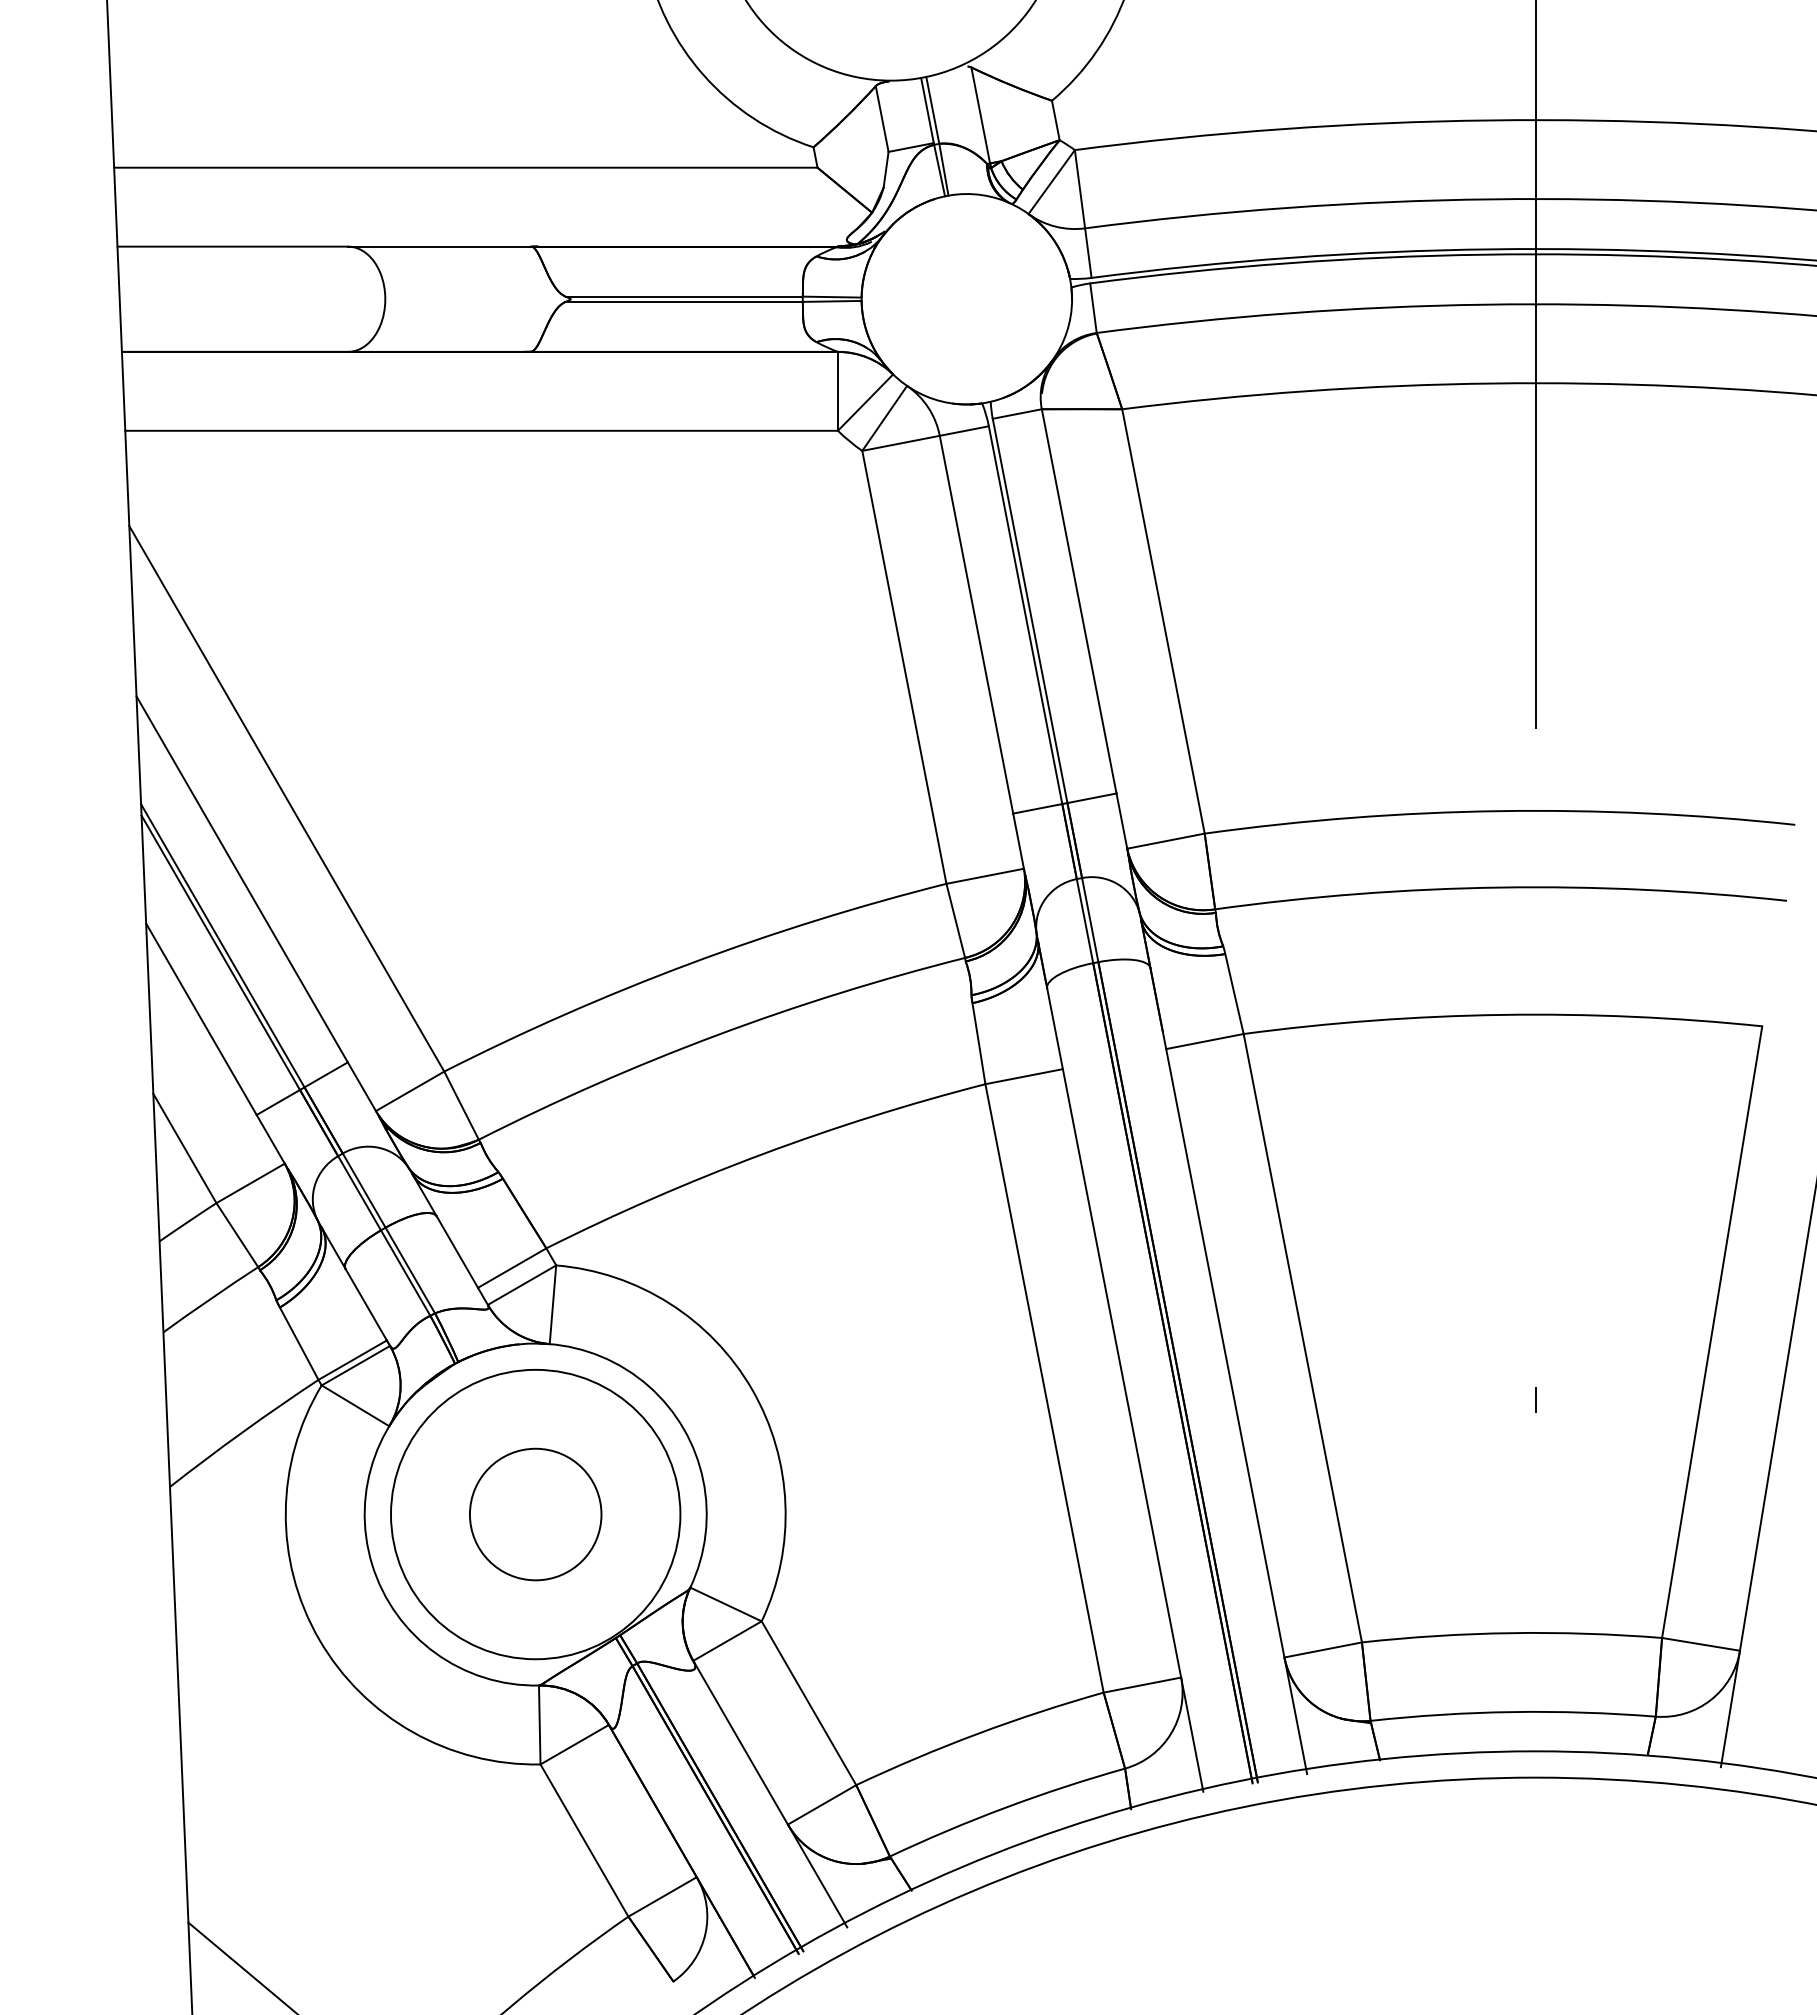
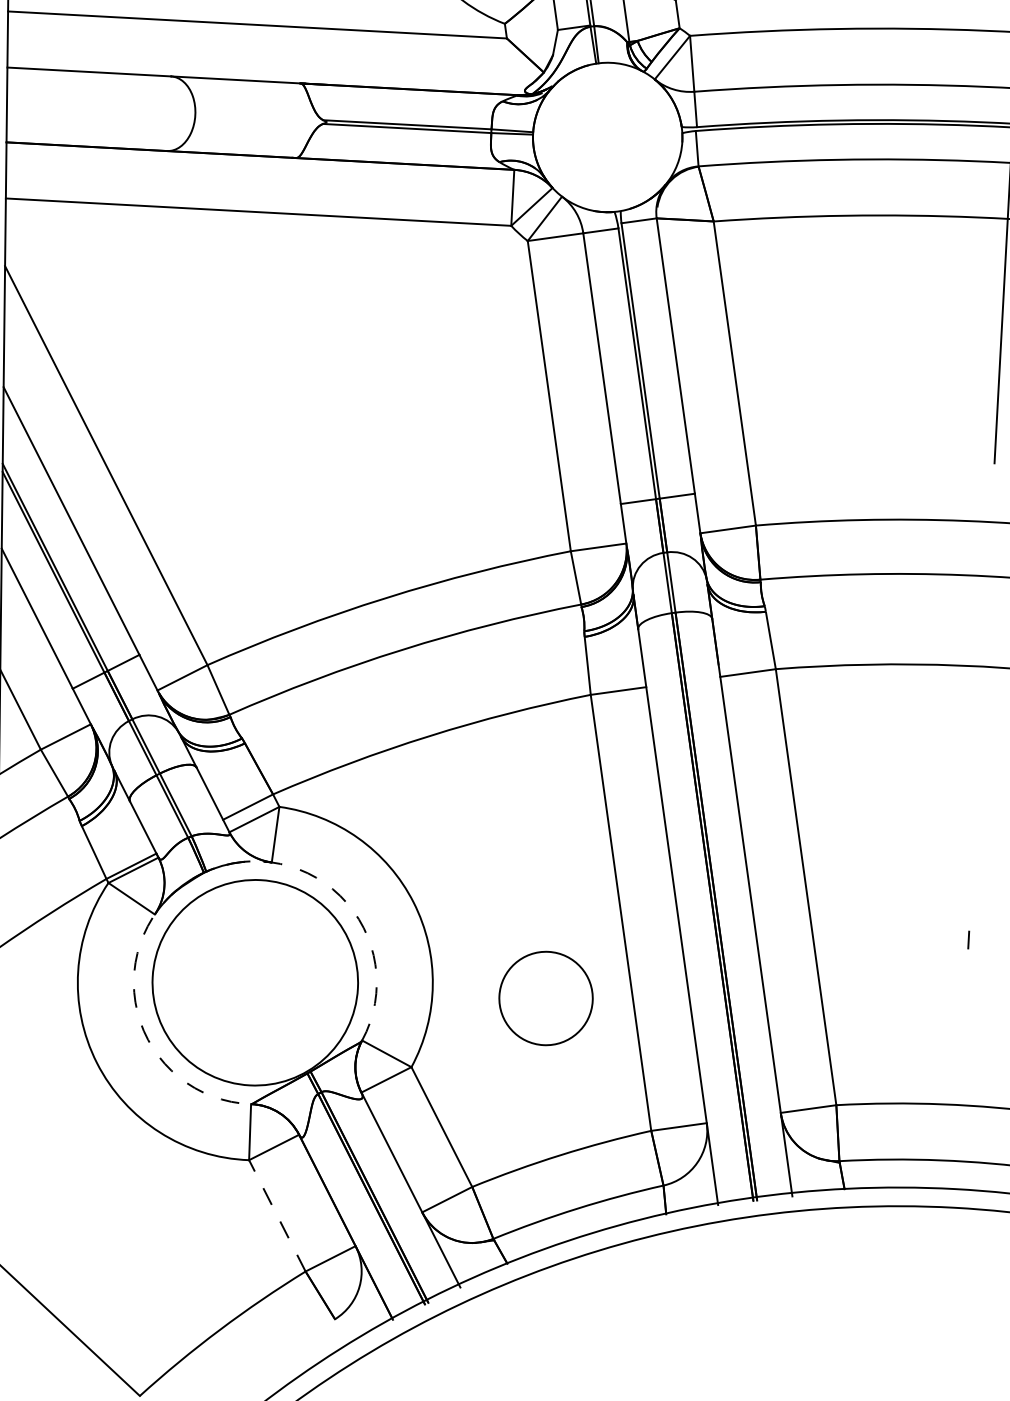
arc: (442, 1370) -> (194, 877), solid -> dashed
circle: (535, 1514) -> (545, 998), moved
line: (584, 1840) -> (277, 1215), solid -> dashed

